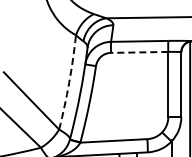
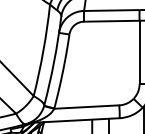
line: (139, 52) -> (111, 21), dashed -> solid
arc: (69, 82) -> (43, 50), dashed -> solid

